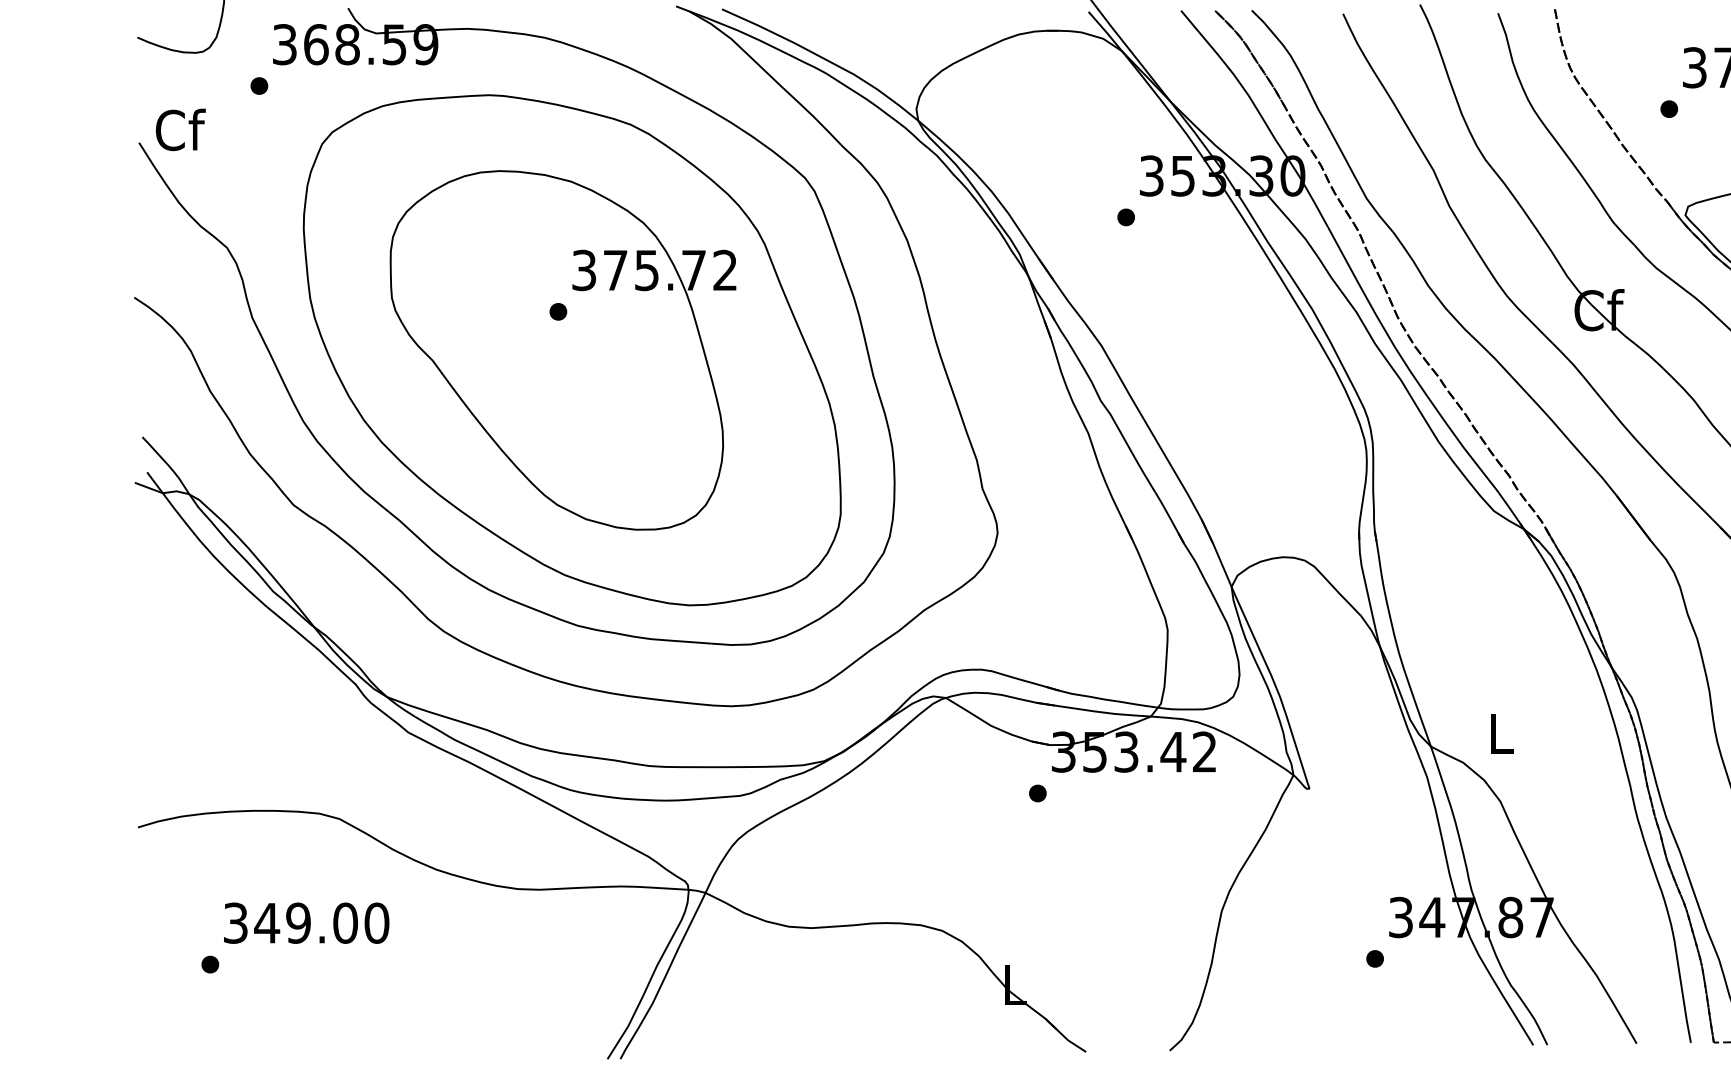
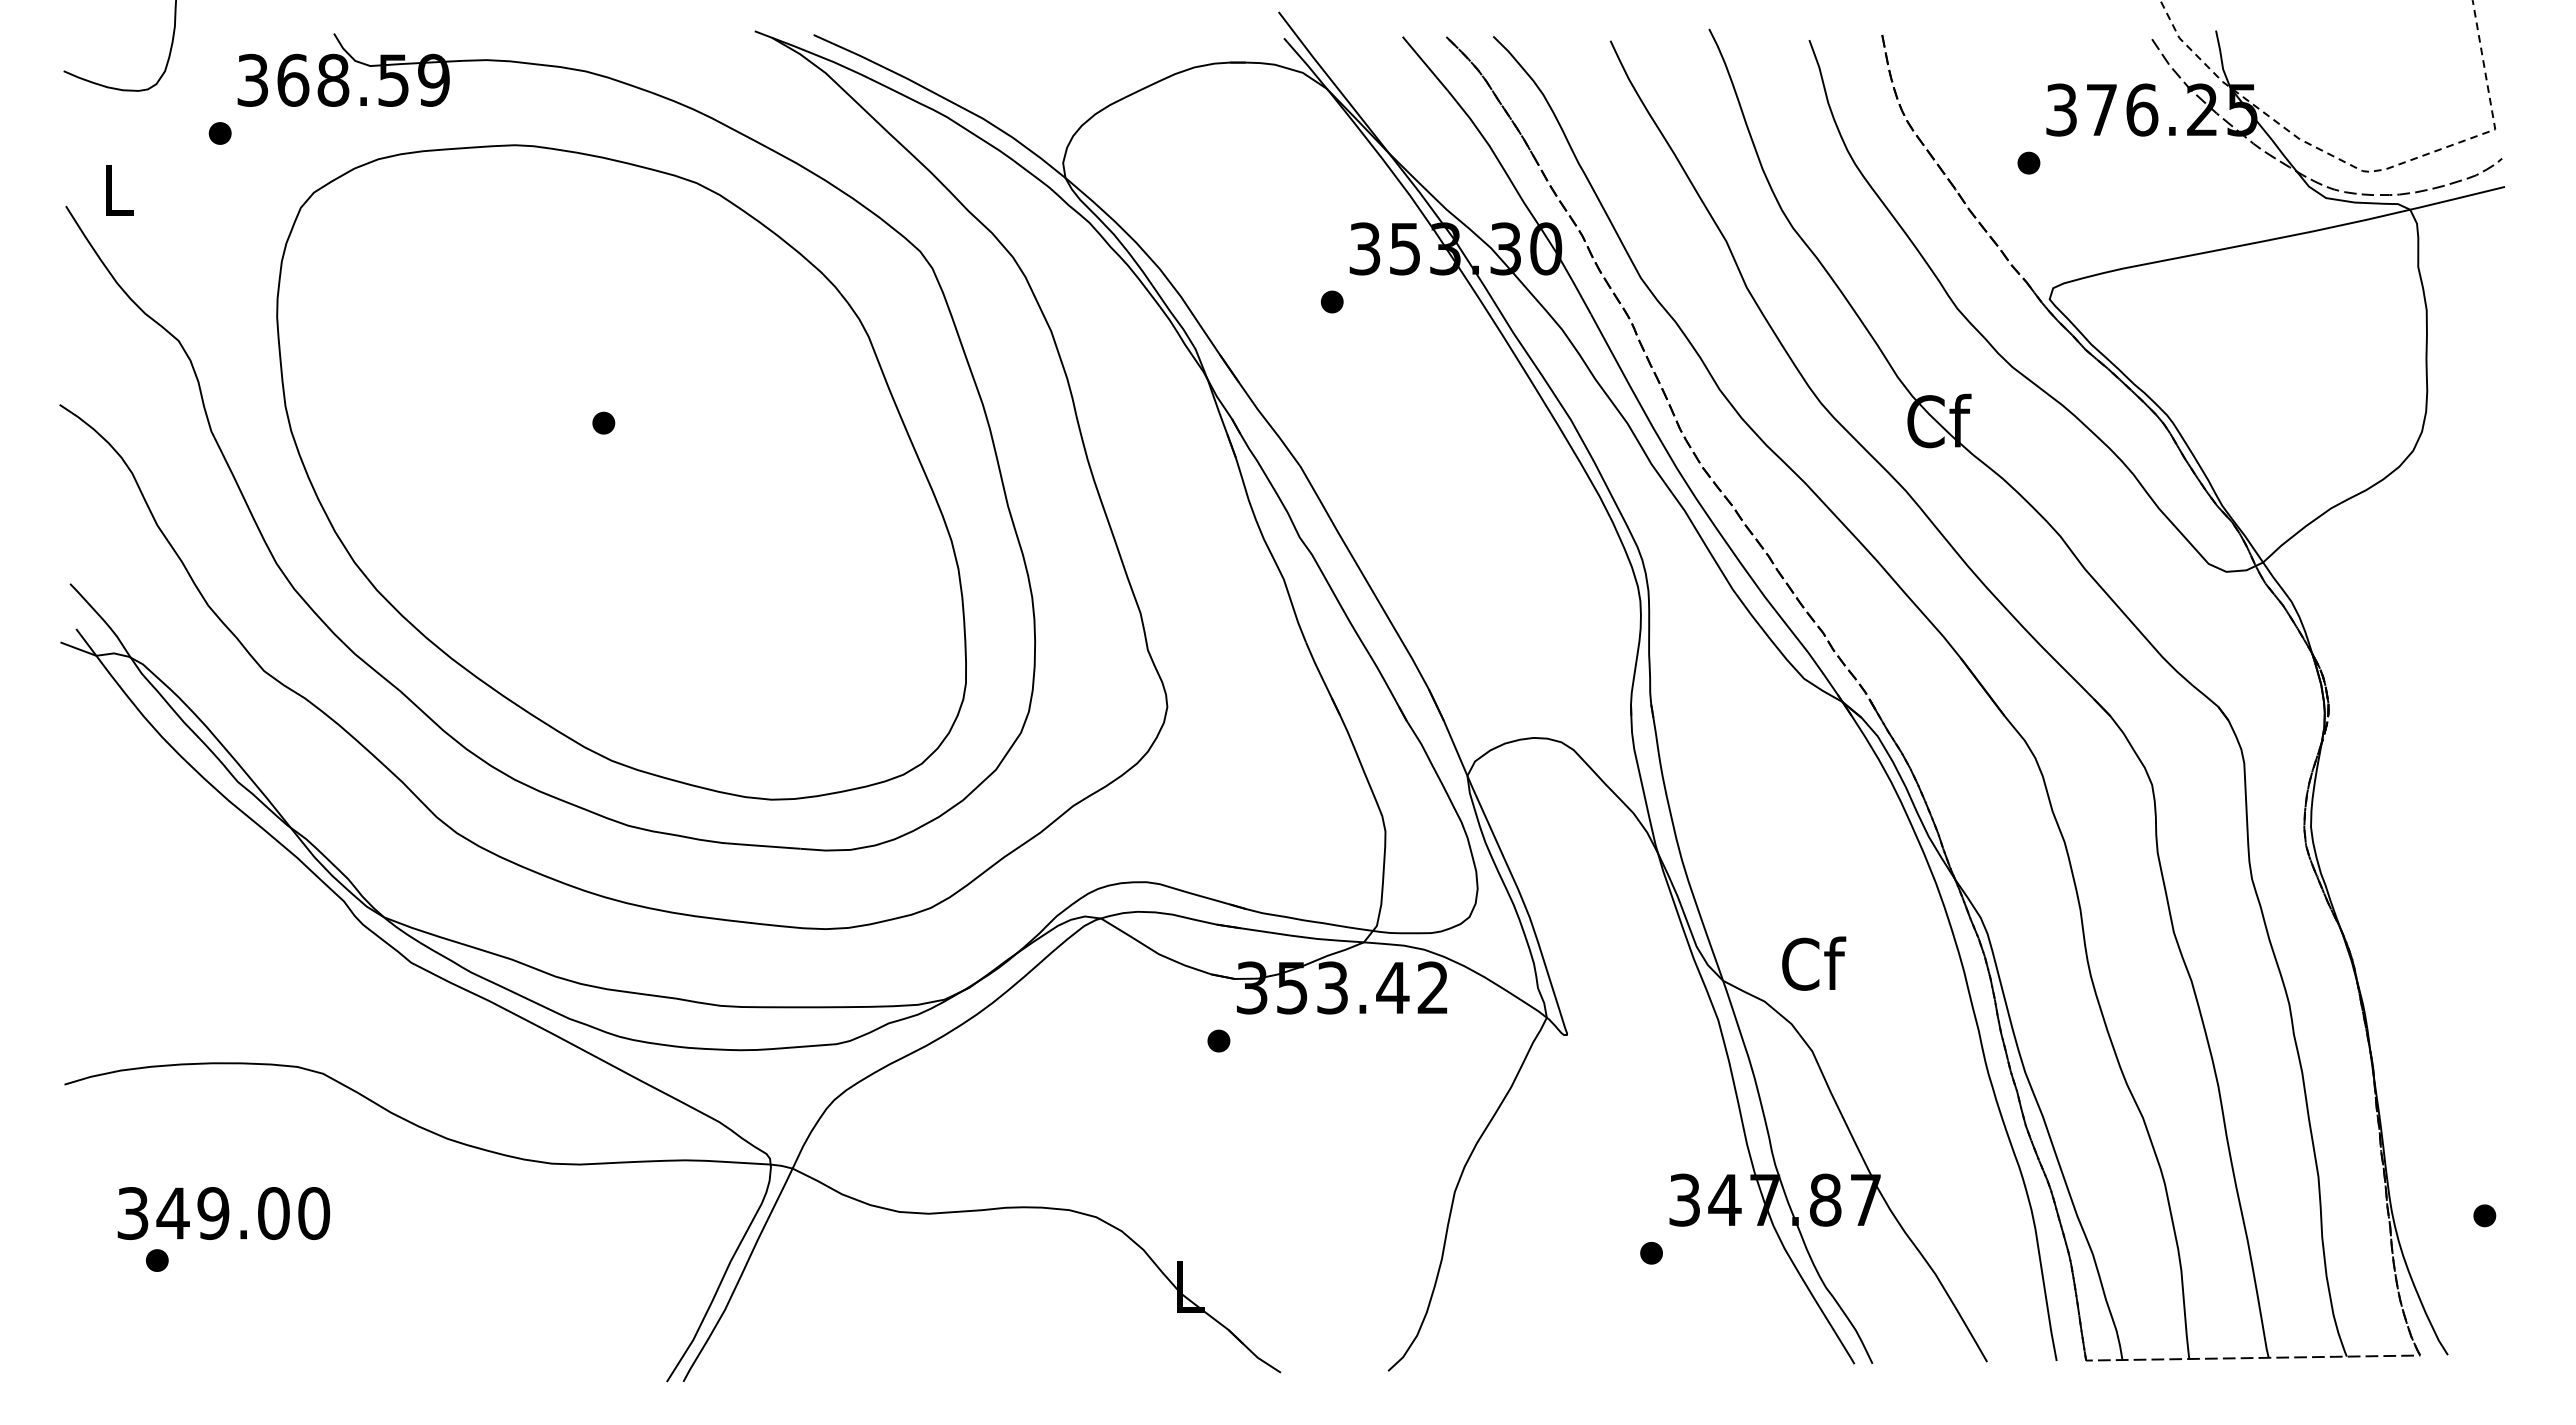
text: (180, 129) -> (119, 189), Cf -> L
part: (562, 350) -> (609, 472), removed
text: (1502, 733) -> (1814, 963), L -> Cf
text: (306, 923) -> (223, 1213), moved

